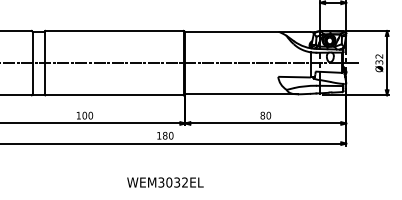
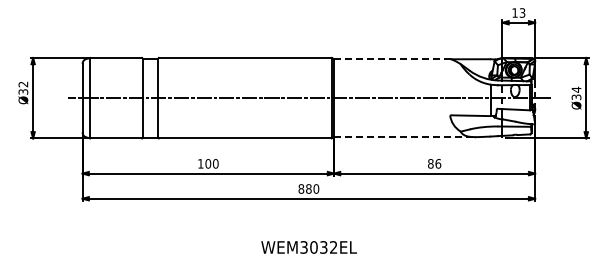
line: (231, 32) -> (391, 59), solid -> dashed
text: (379, 56) -> (576, 89), Ø32 -> Ø34
line: (241, 94) -> (404, 137), solid -> dashed
text: (268, 115) -> (438, 163), 80 -> 86
text: (159, 135) -> (301, 188), 180 -> 880

